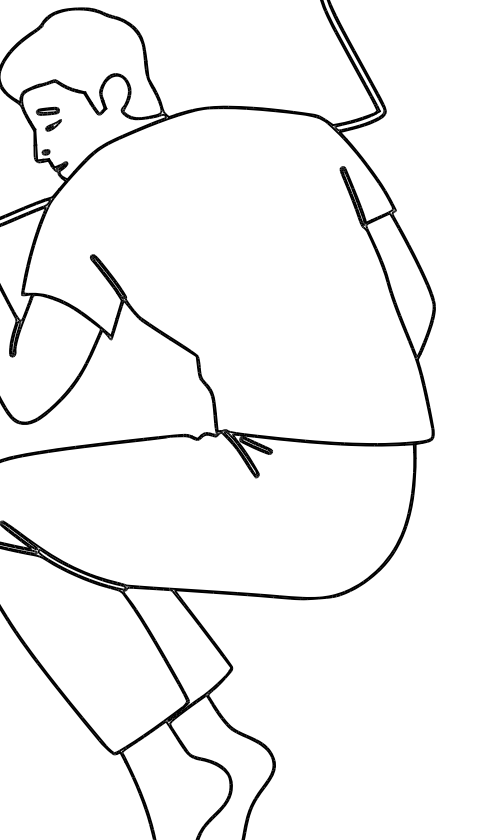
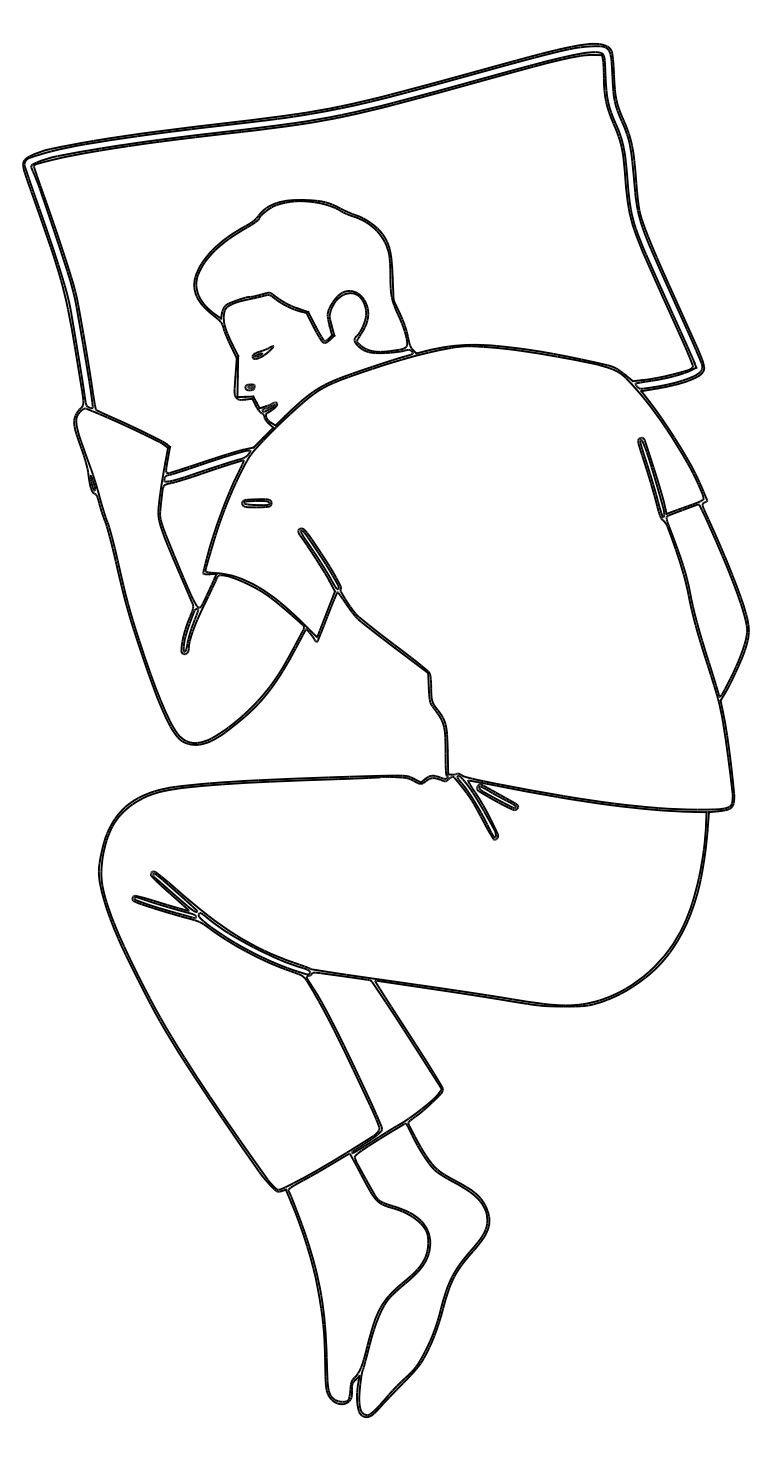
part: (47, 111) -> (256, 503), moved

